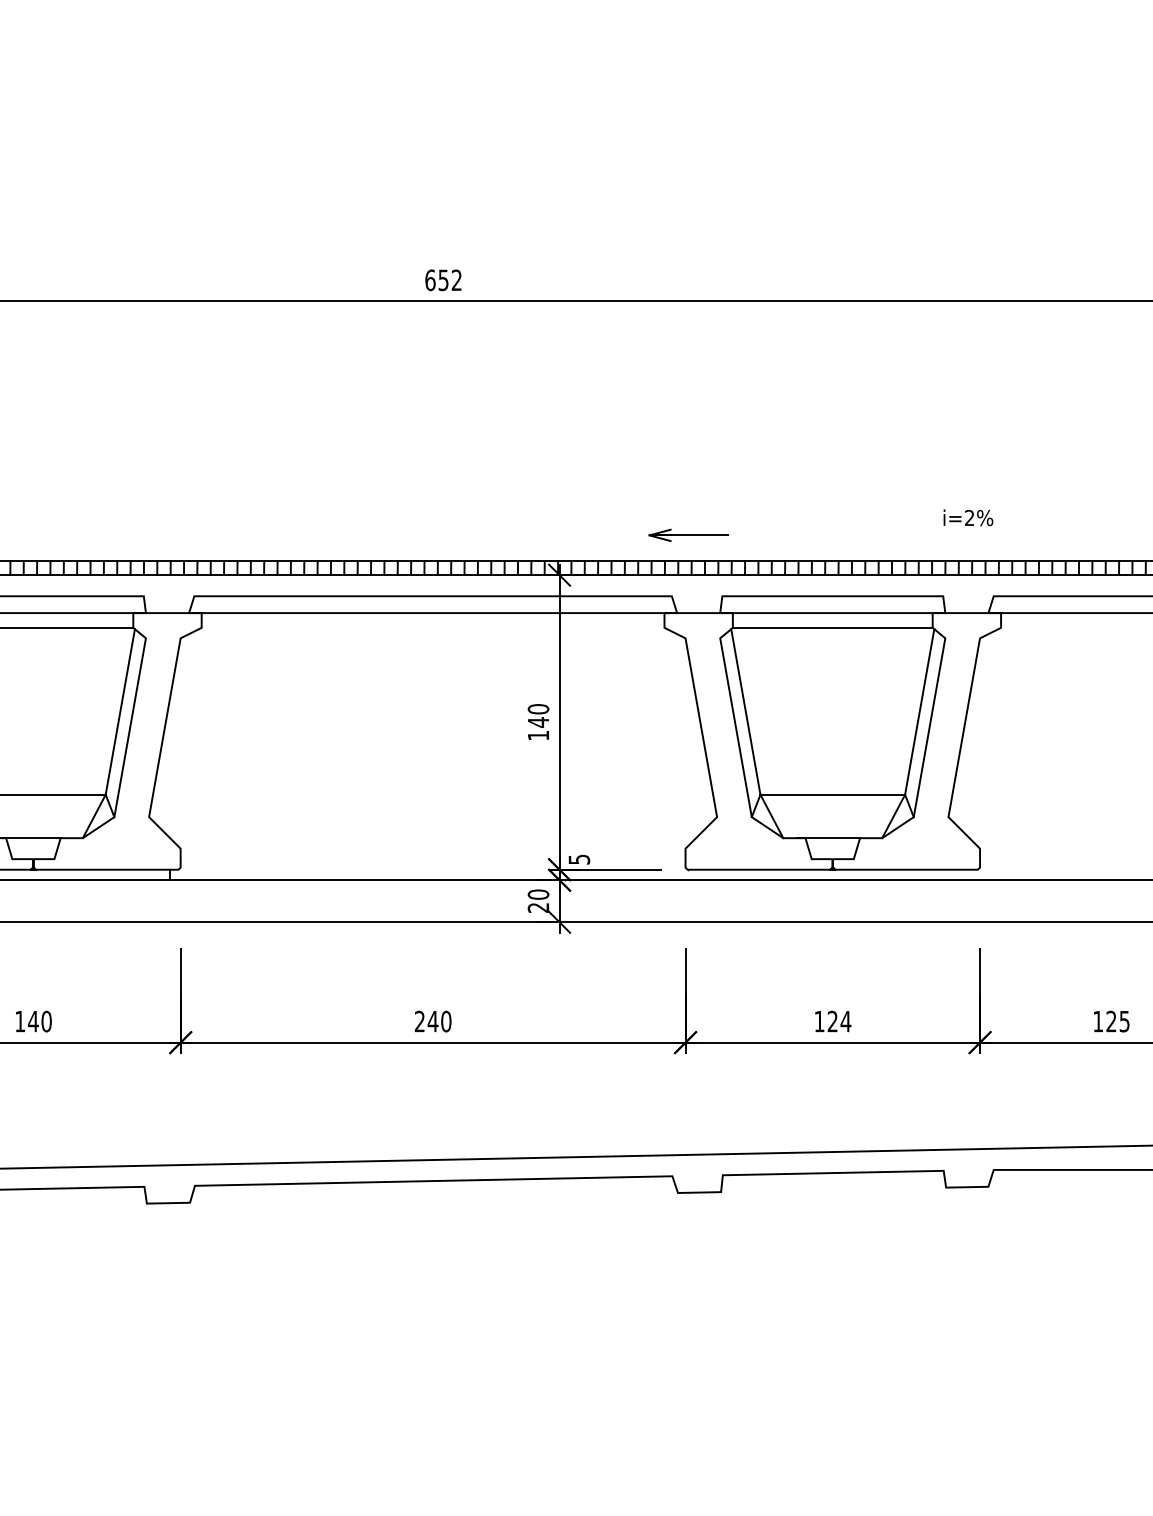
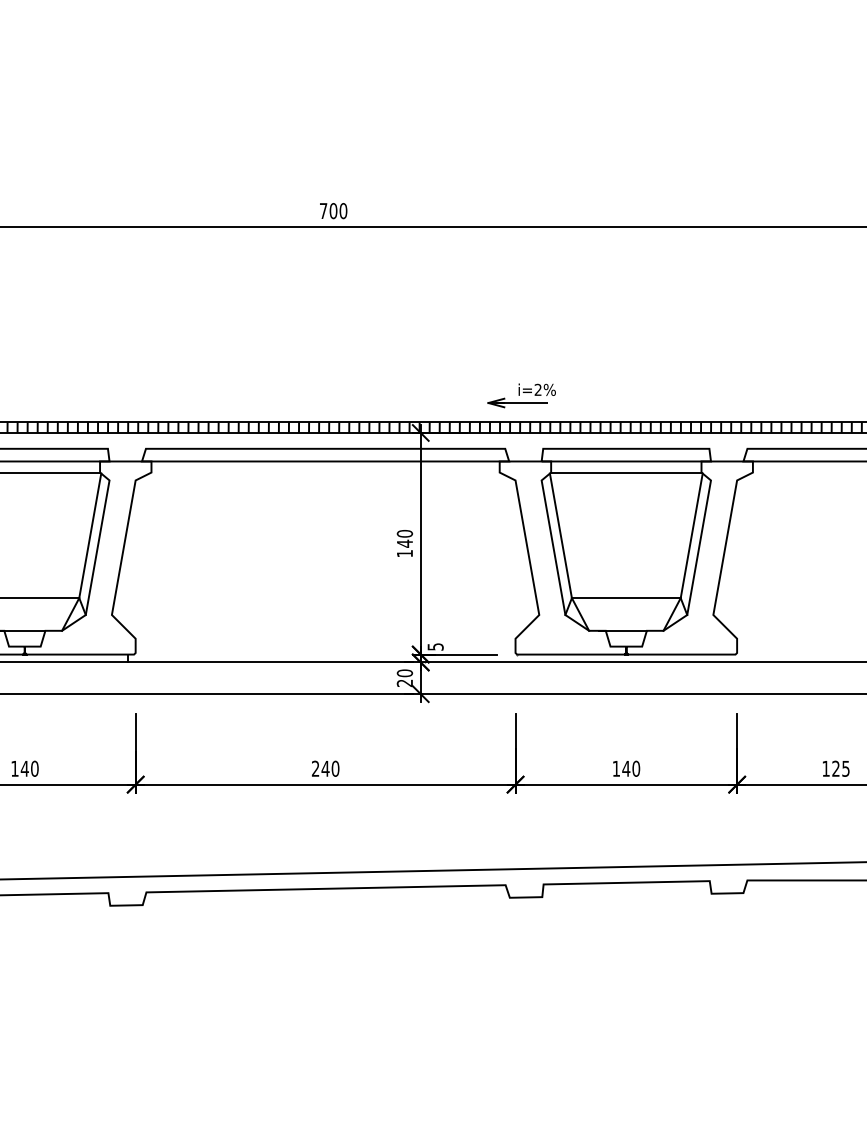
text: (443, 280) -> (333, 211), 652 -> 700
text: (968, 517) -> (537, 389), moved
text: (839, 1021) -> (631, 768), 124 -> 140

